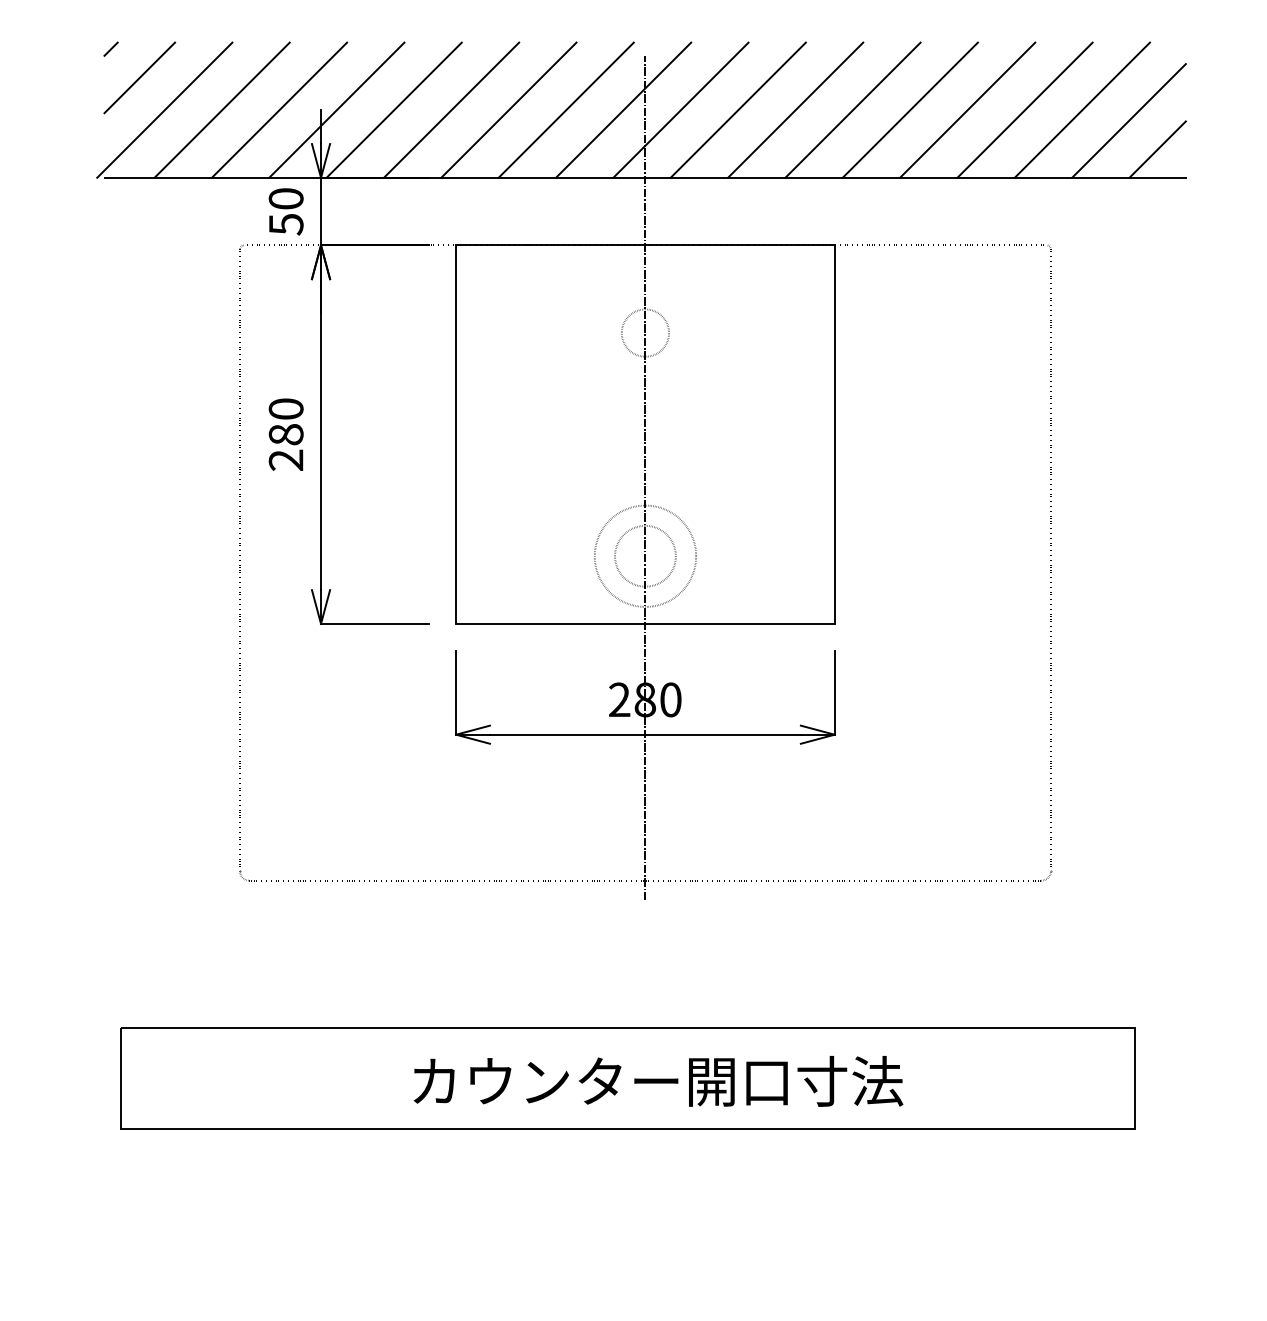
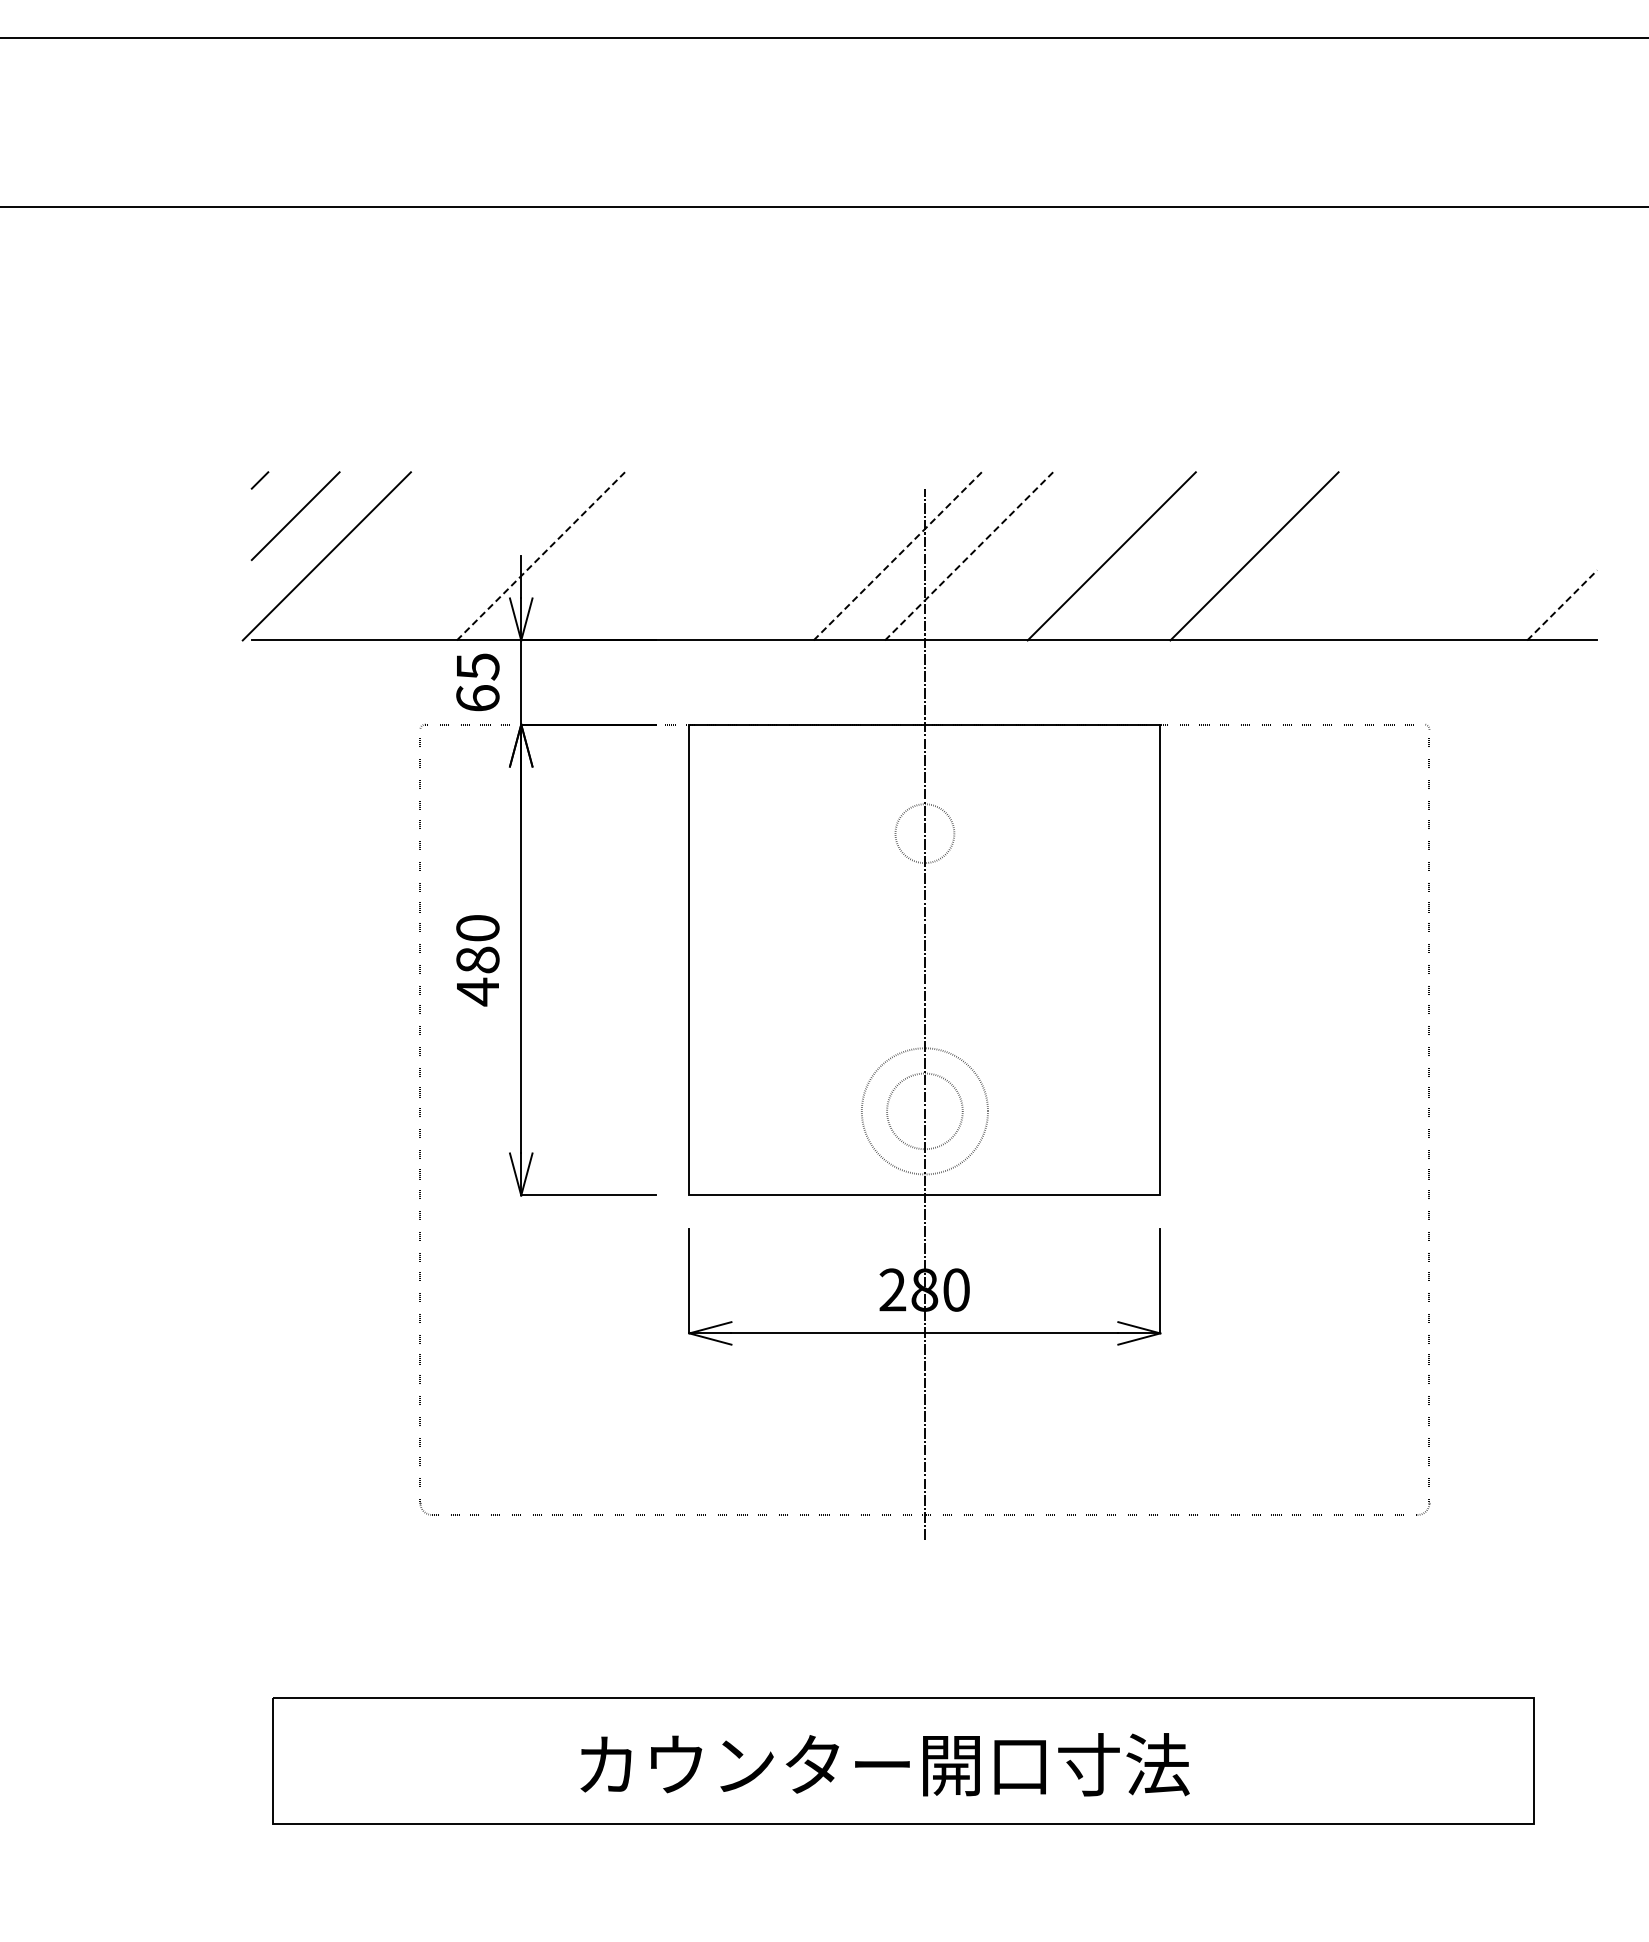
line: (222, 110) -> (398, 556), removed
line: (279, 110) -> (469, 556), removed
line: (336, 110) -> (540, 556), solid -> dashed
line: (394, 110) -> (612, 556), removed
line: (451, 110) -> (683, 556), removed
line: (508, 110) -> (754, 556), removed
line: (566, 110) -> (826, 556), removed
line: (623, 110) -> (897, 556), solid -> dashed
line: (681, 110) -> (969, 556), solid -> dashed
line: (738, 110) -> (1040, 556), removed
line: (853, 110) -> (1183, 556), removed
line: (967, 110) -> (1325, 556), removed
line: (1025, 110) -> (1397, 556), removed
line: (1082, 110) -> (1468, 556), removed
line: (1128, 120) -> (1526, 569), removed
line: (1157, 149) -> (1562, 605), solid -> dashed
text: (285, 211) -> (477, 682), 50 -> 65
text: (285, 459) -> (477, 991), 280 -> 480
text: (657, 1081) -> (884, 1764), moved

